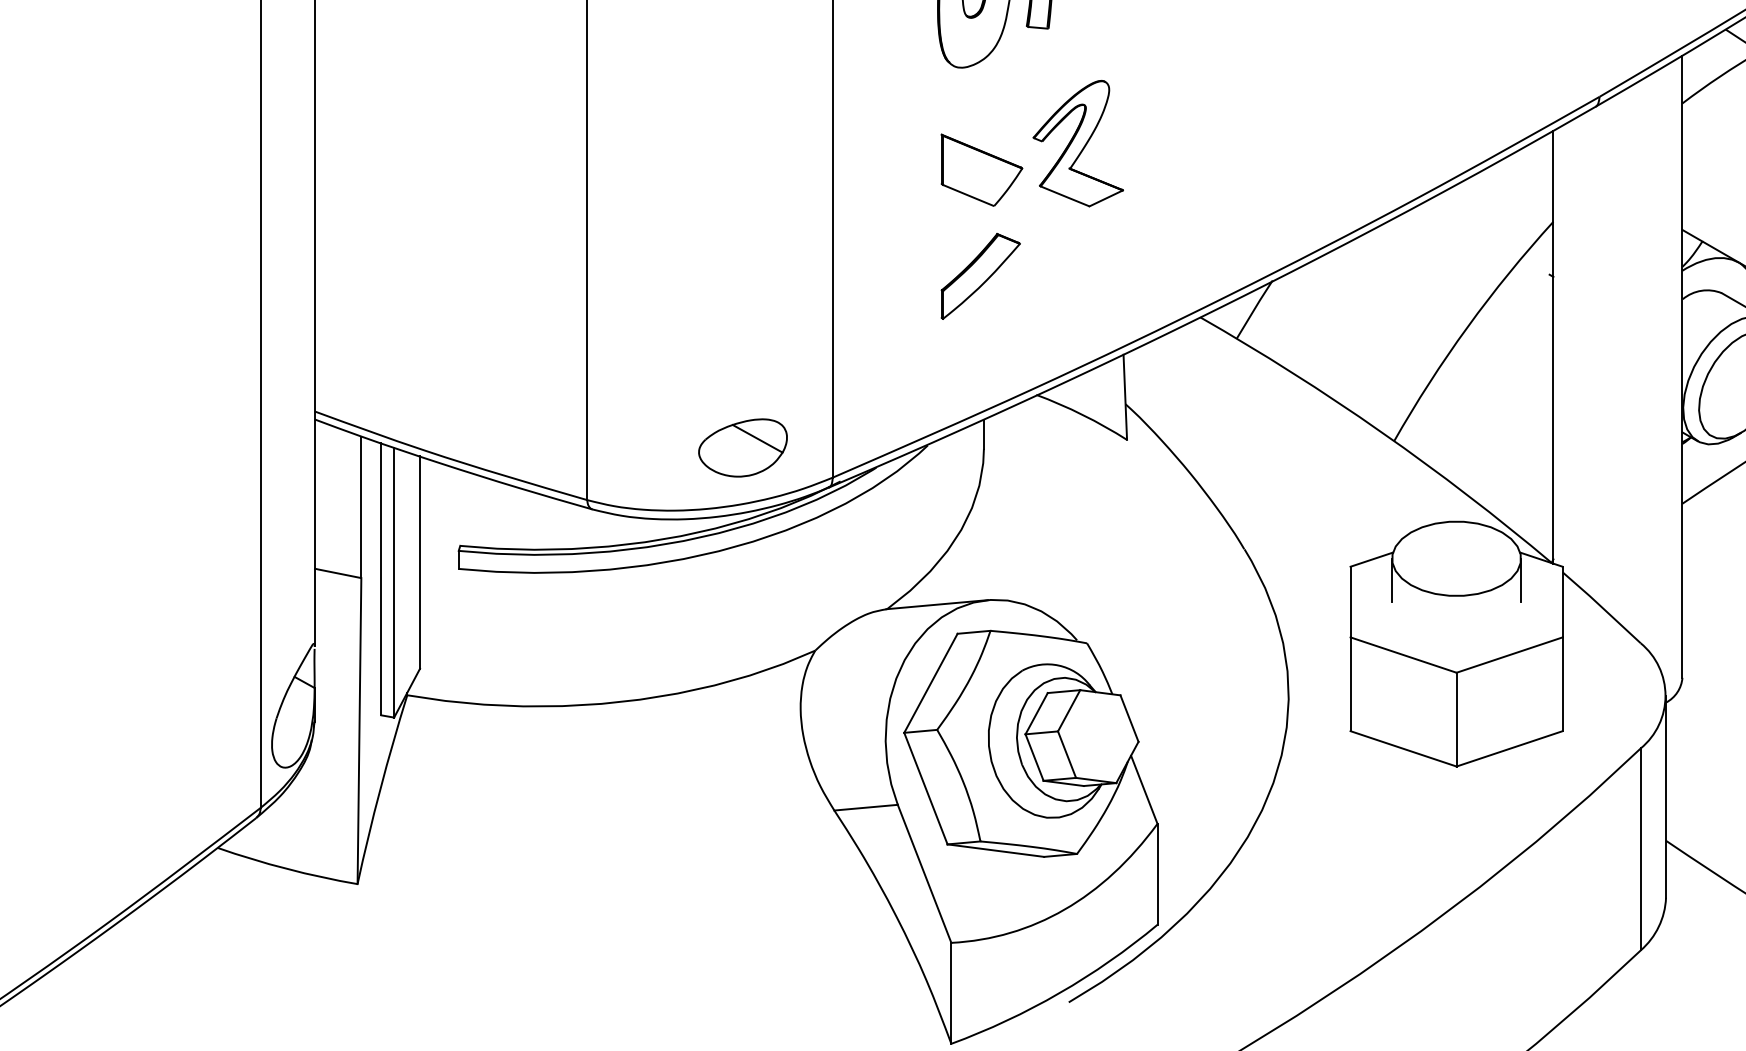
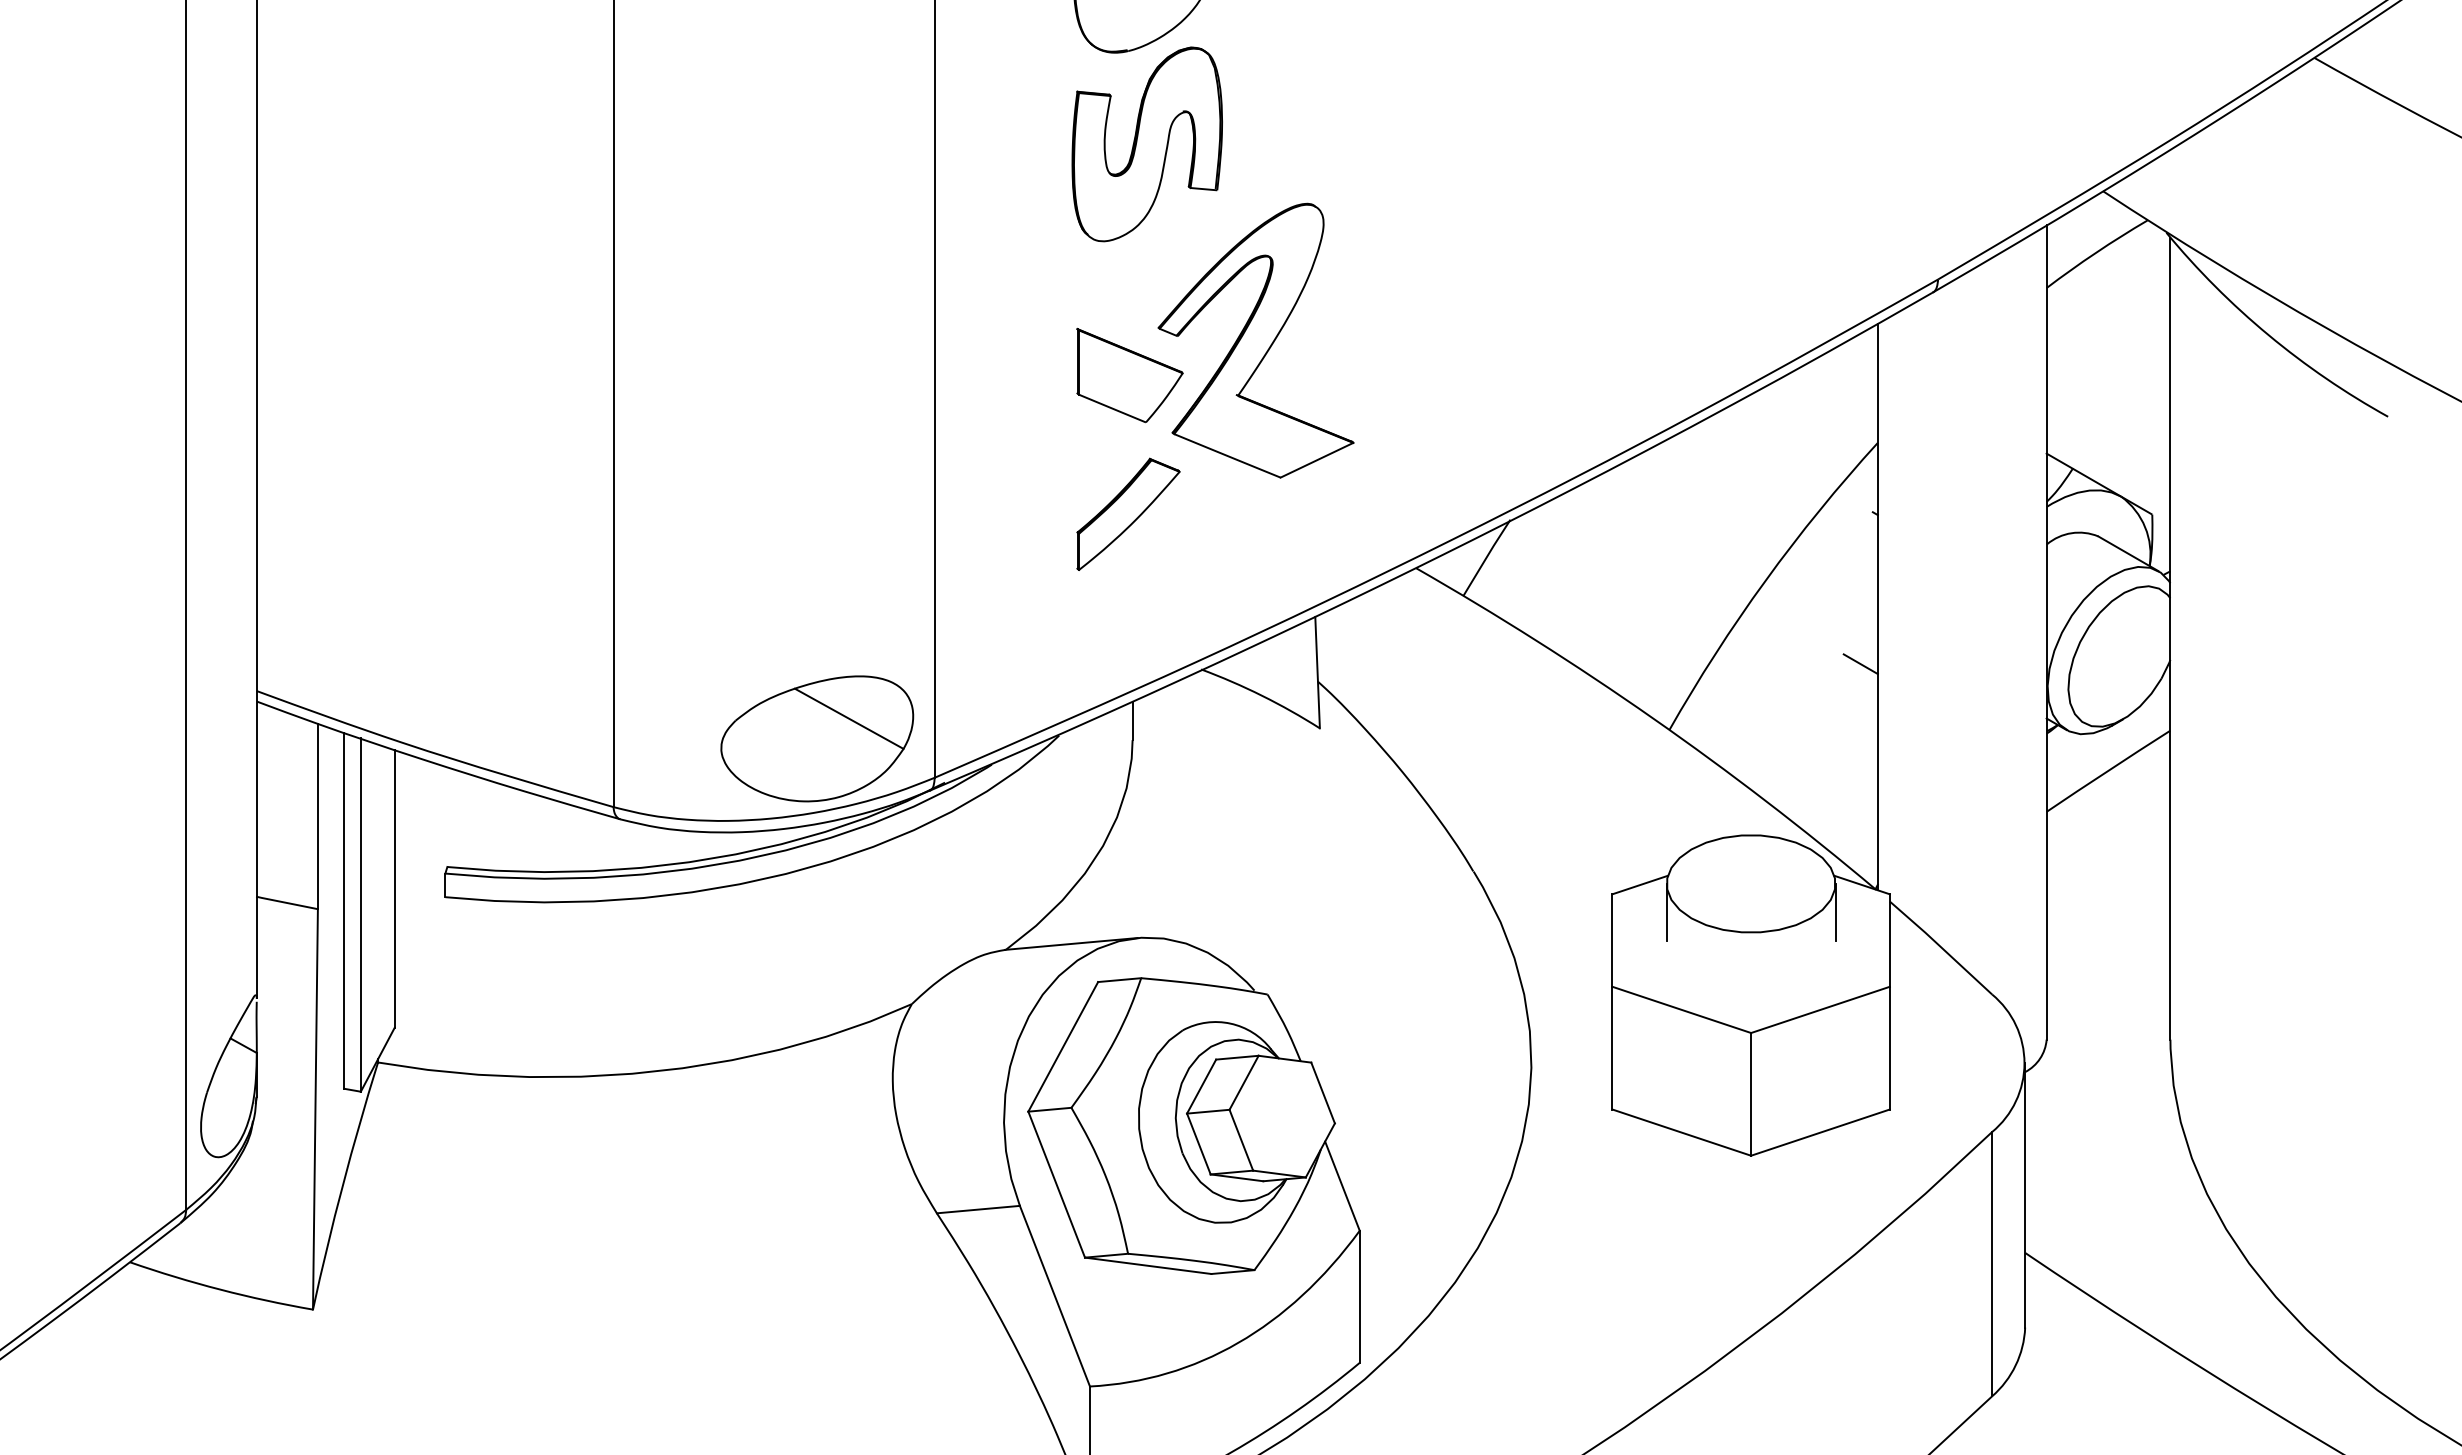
part: (1077, 143) -> (1255, 340), size x1.67
line: (1540, 391) -> (1860, 664), added
part: (743, 447) -> (817, 738), size x1.67

